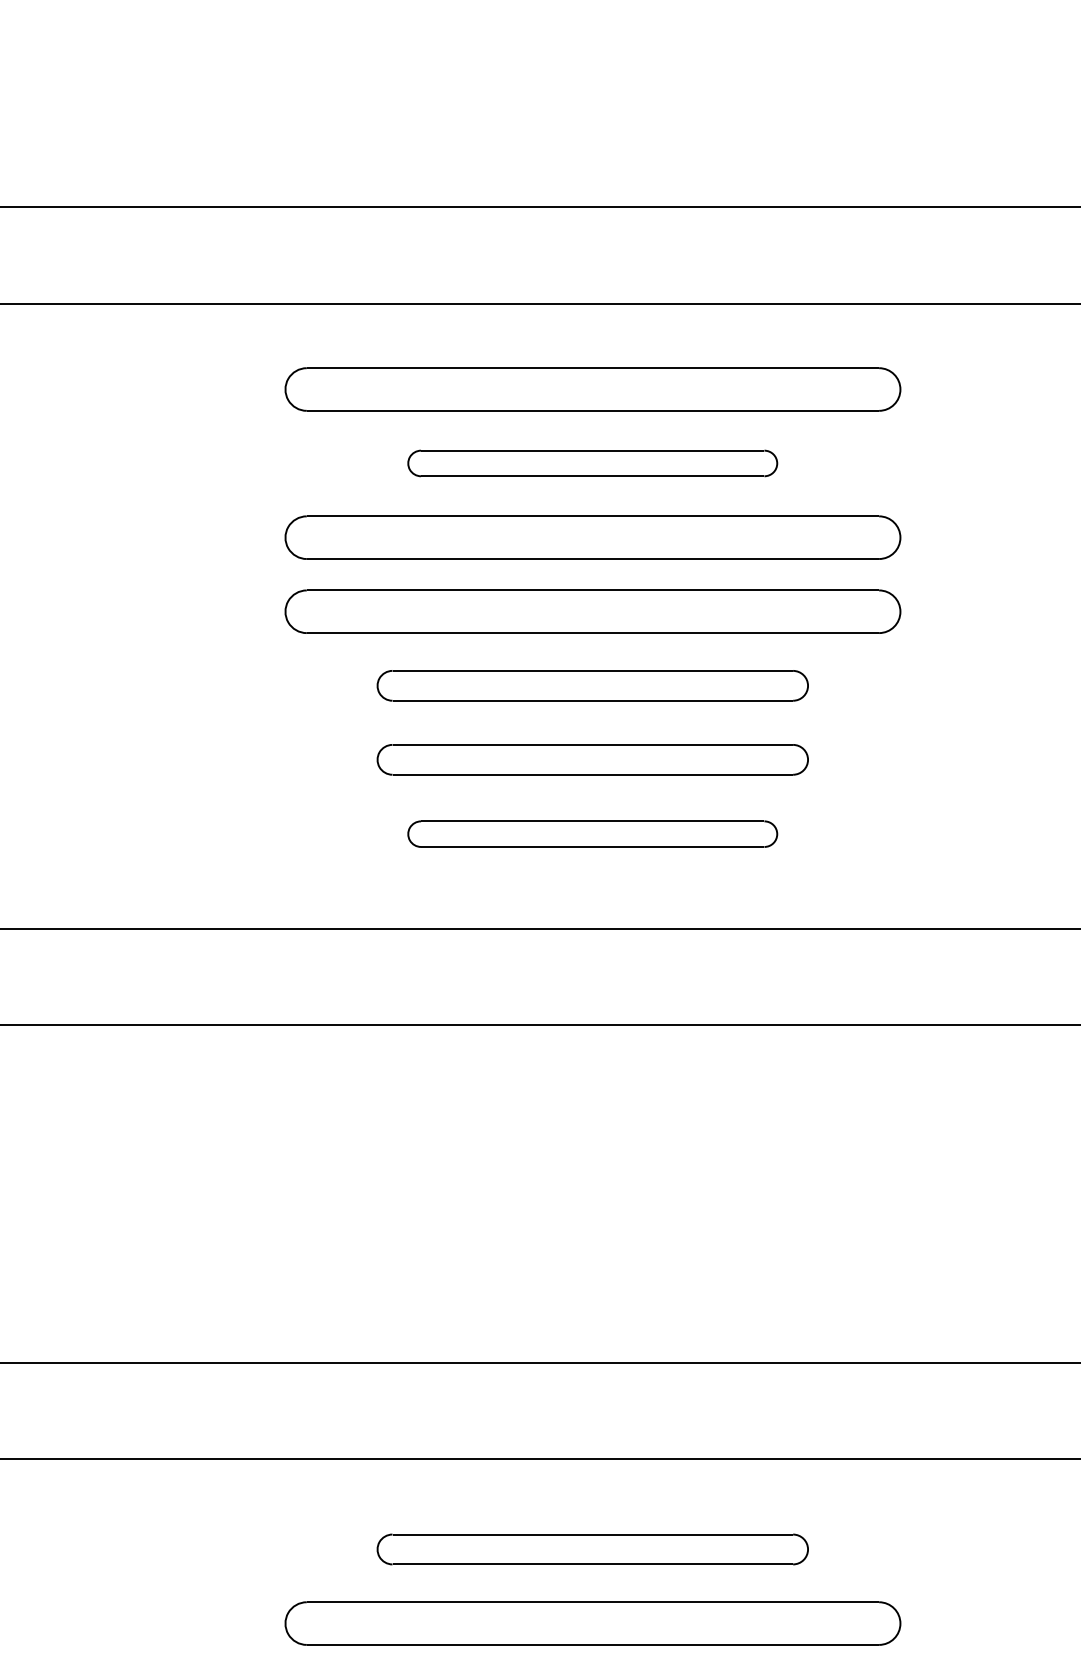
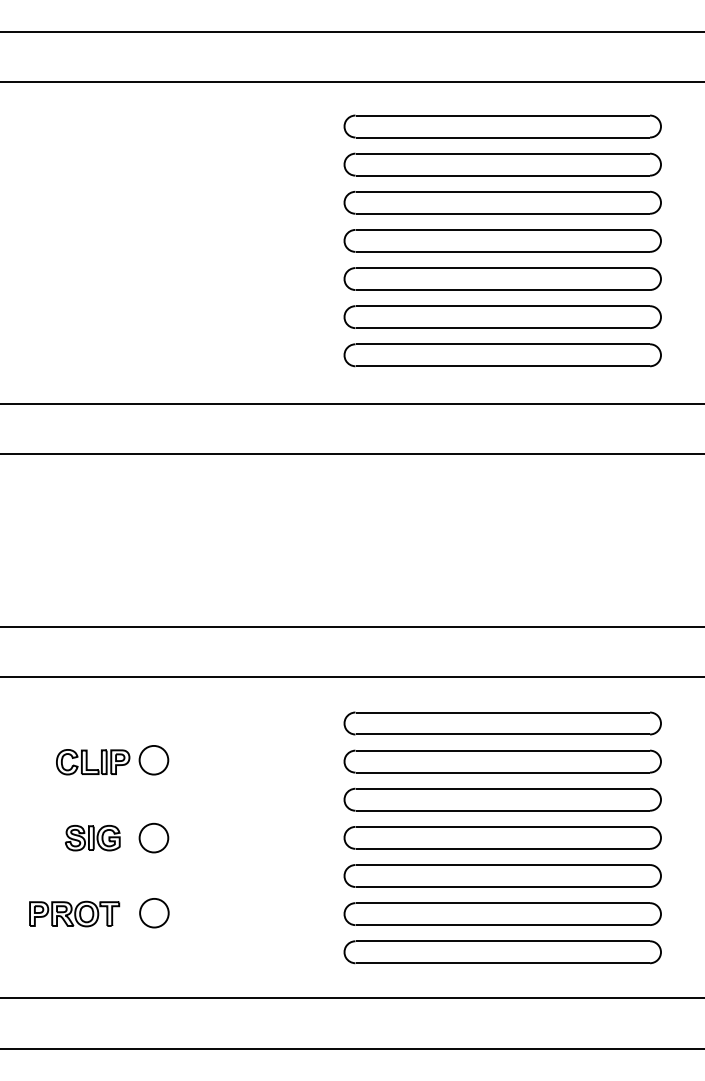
part: (592, 463) -> (502, 164), size x1.67
part: (592, 684) -> (502, 278), size x1.43
part: (592, 758) -> (502, 316), size x1.43
part: (592, 834) -> (502, 355), size x1.67
part: (592, 1549) -> (502, 723), size x1.43

